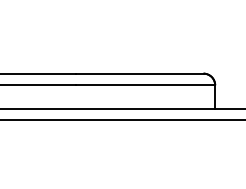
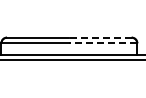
line: (139, 73) -> (100, 37), solid -> dashed
line: (145, 85) -> (103, 43), solid -> dashed

